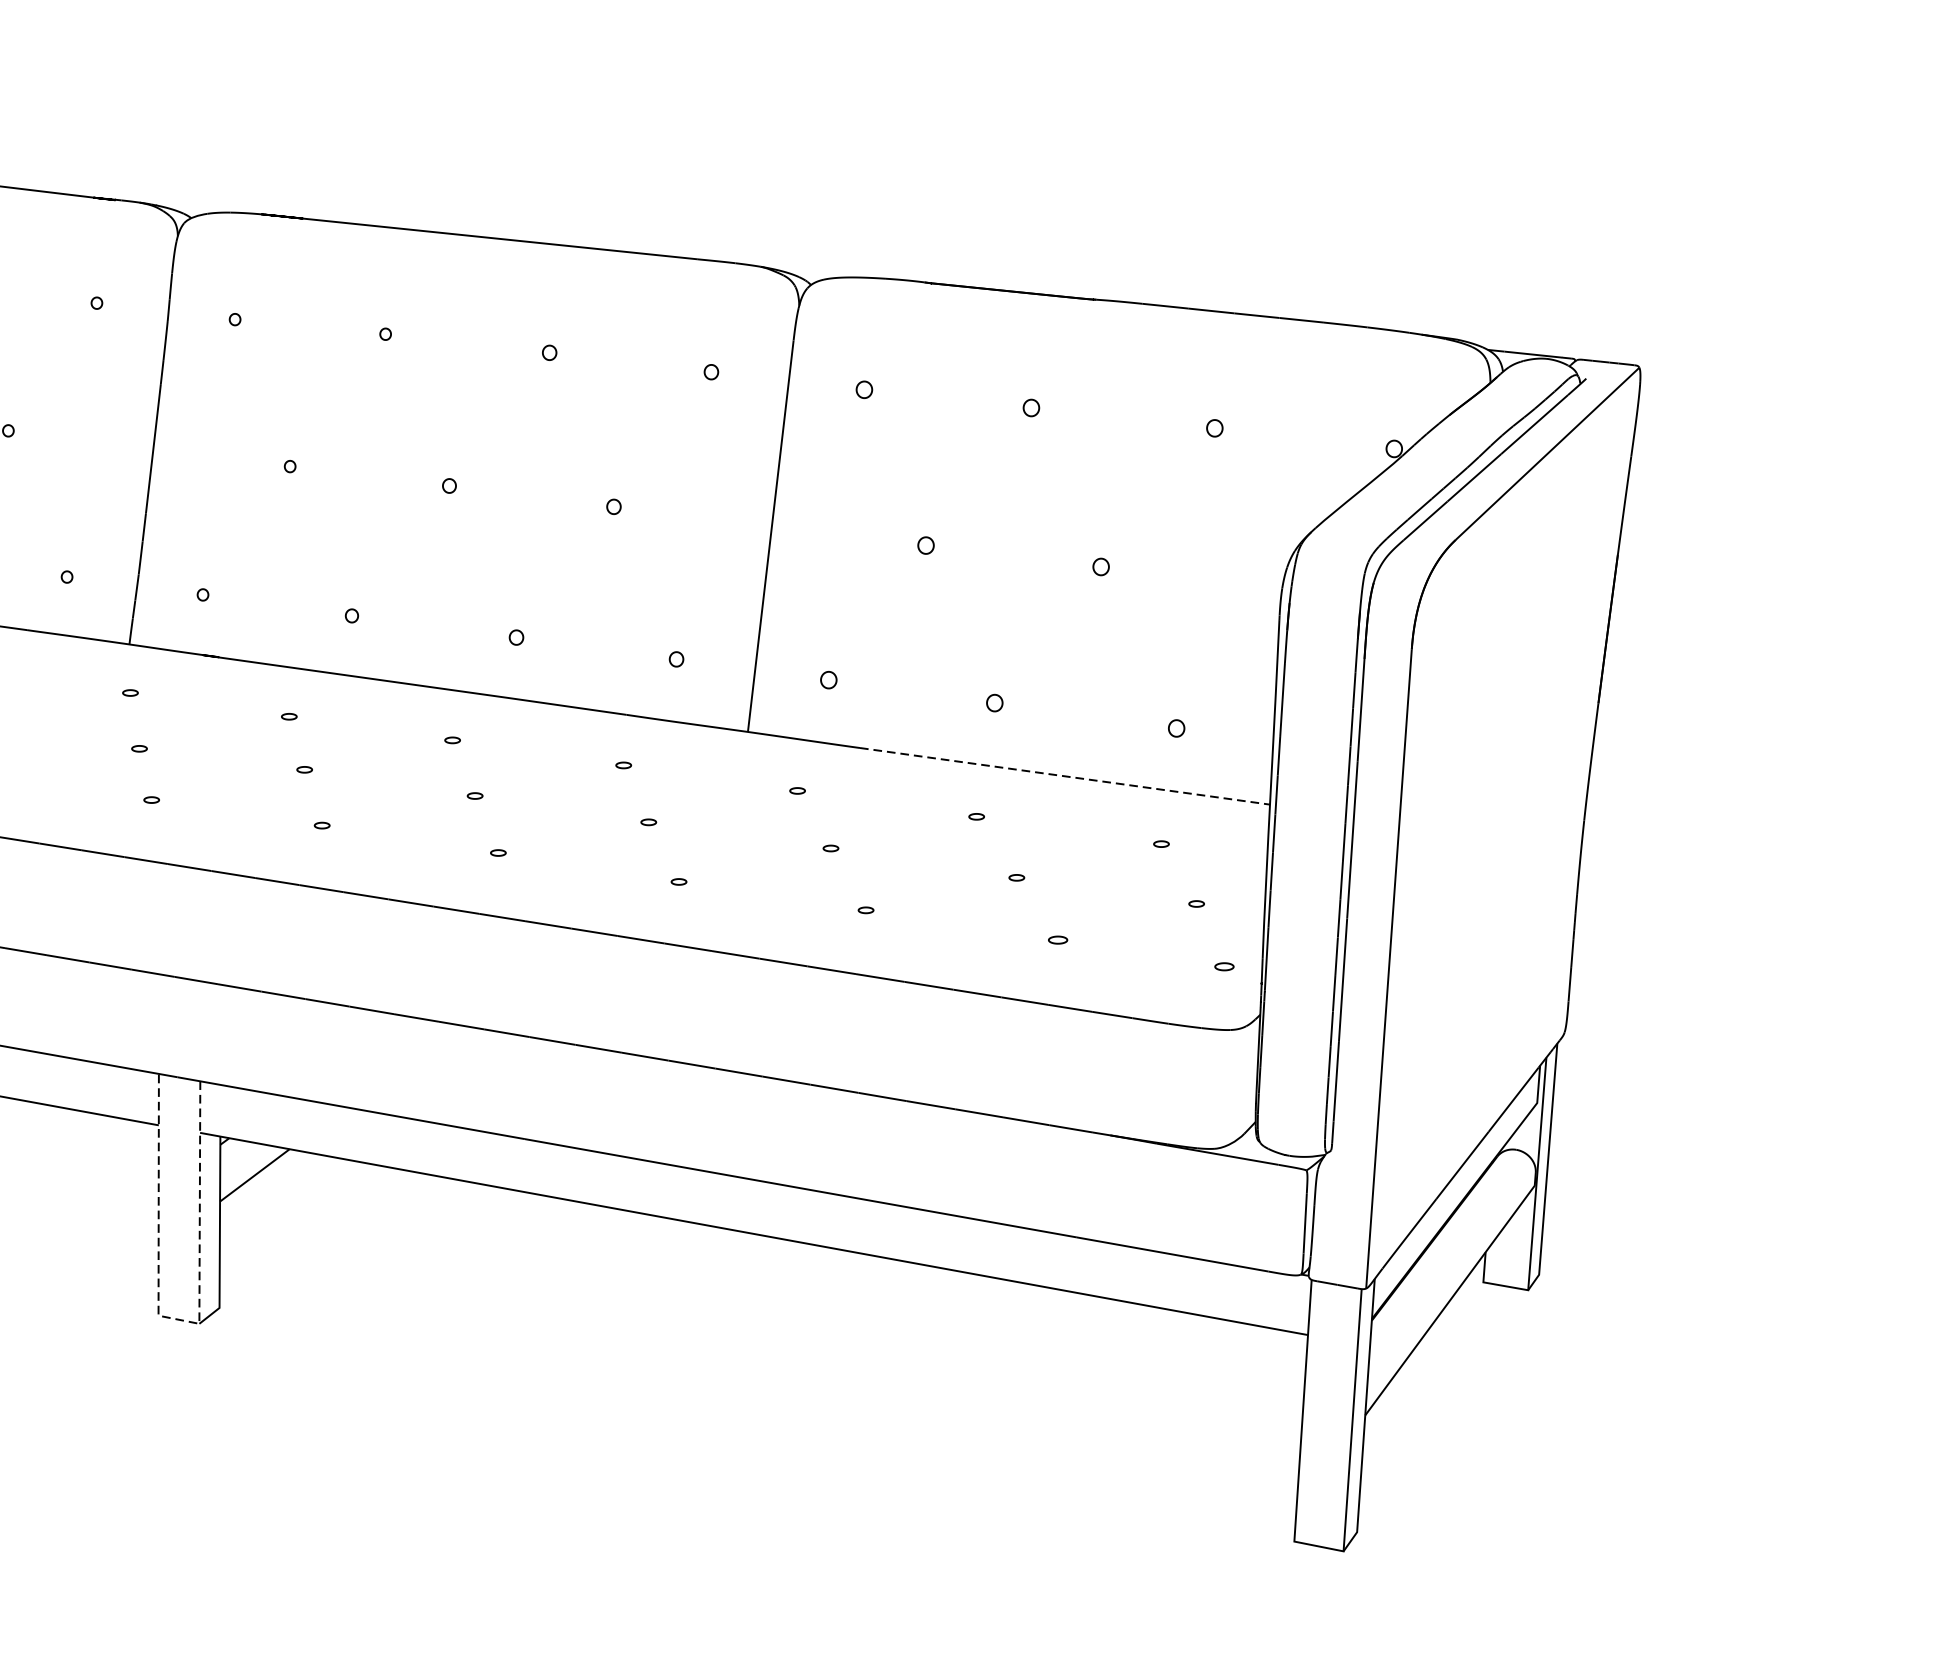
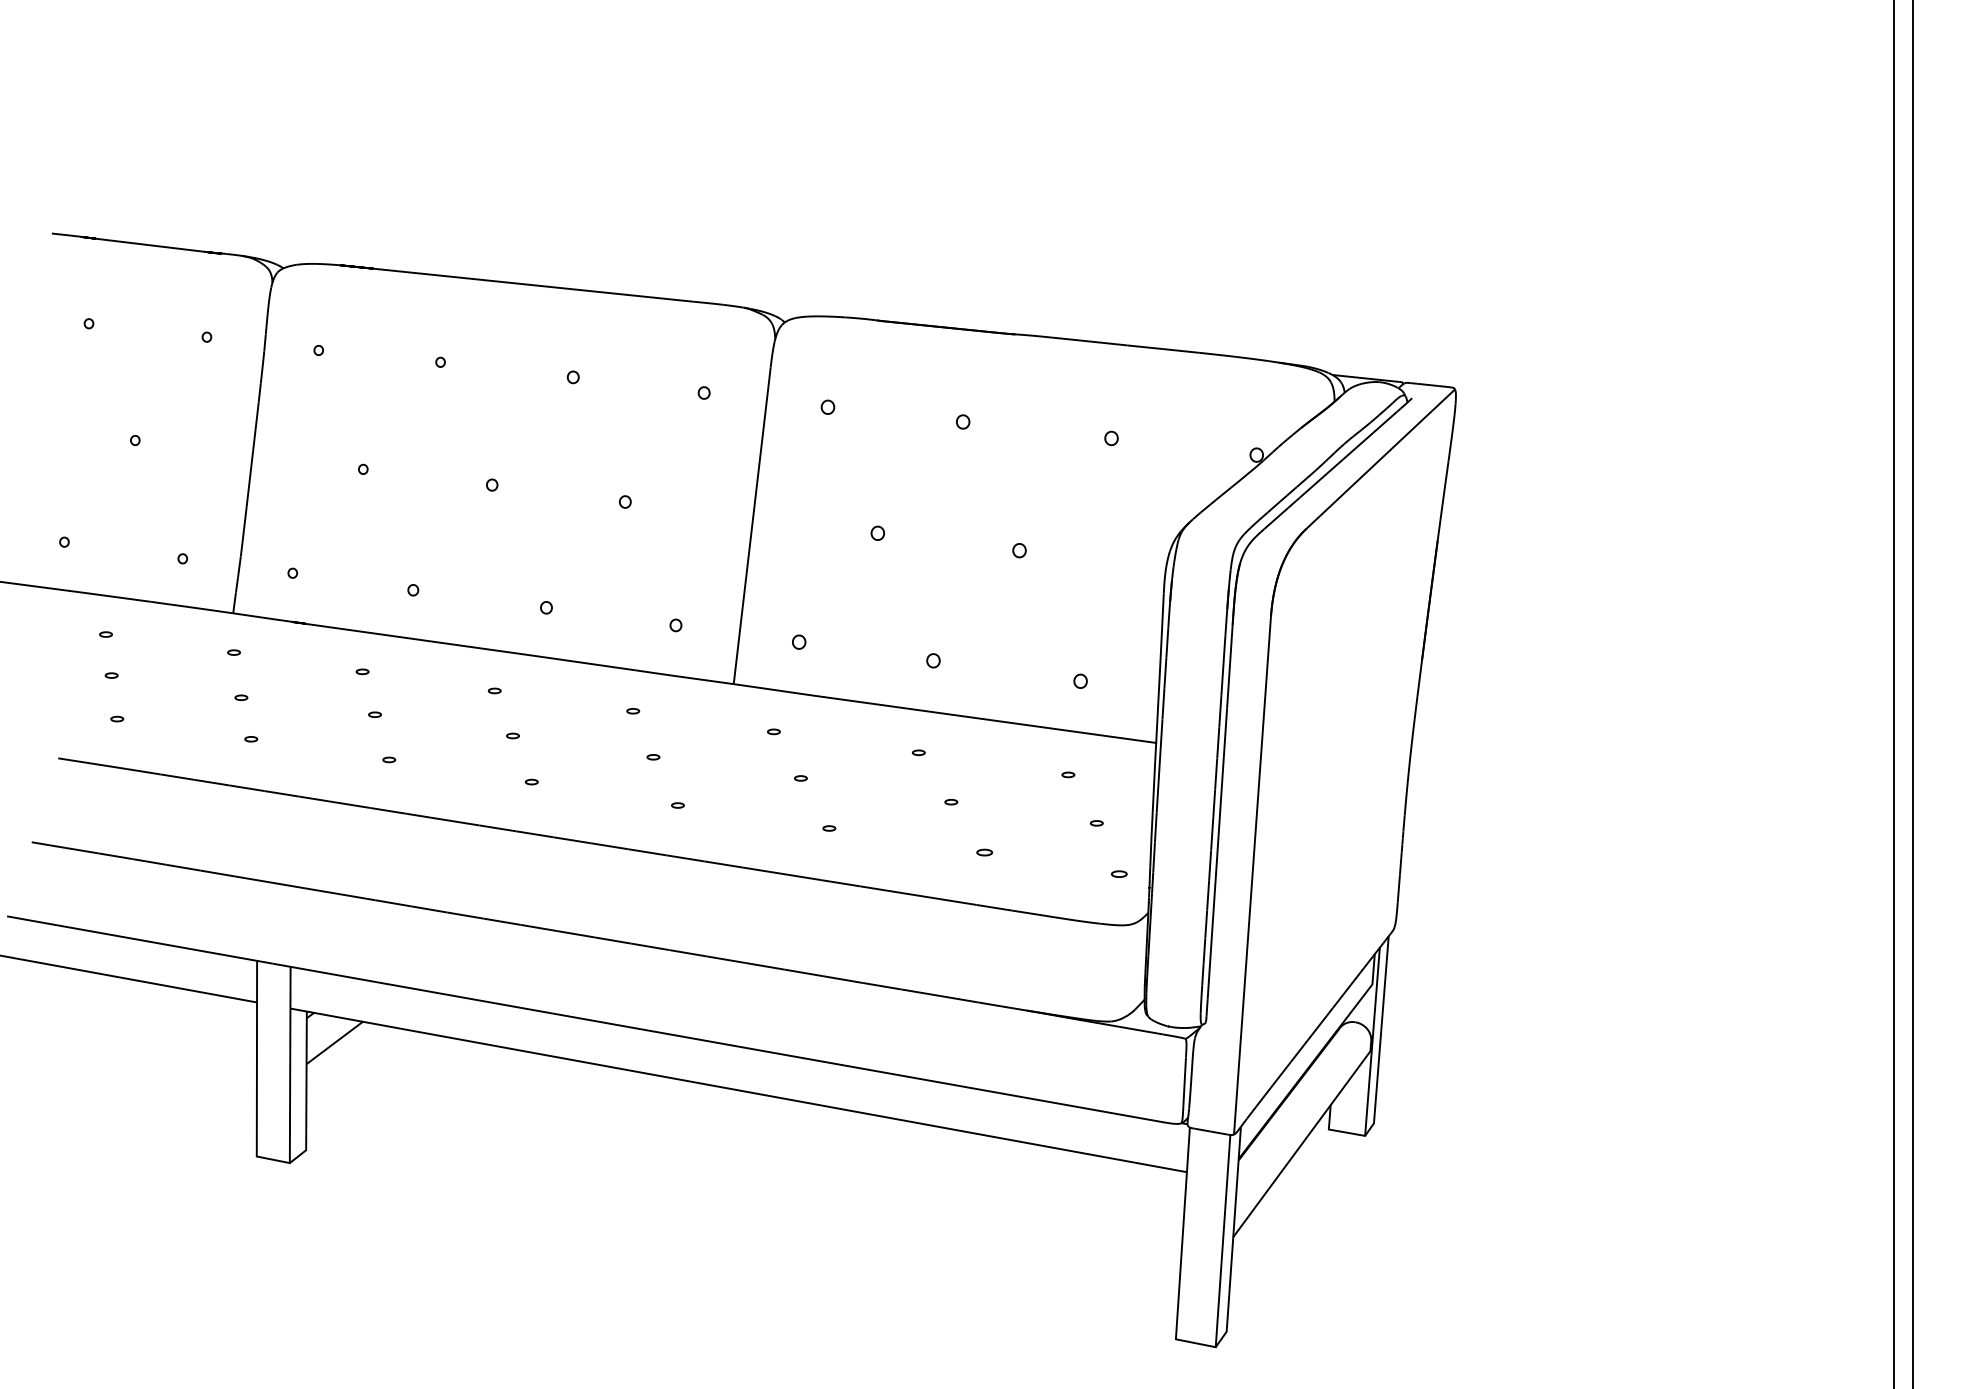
line: (1065, 776) -> (990, 720), dashed -> solid
line: (179, 1319) -> (273, 1159), dashed -> solid

